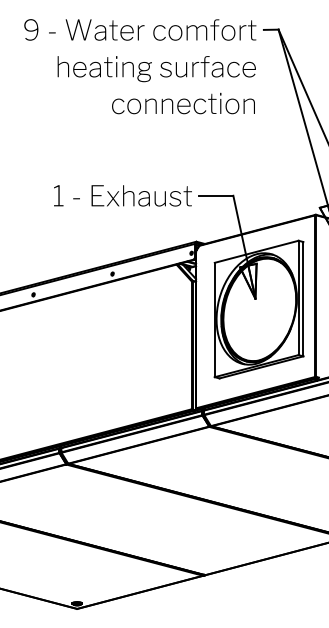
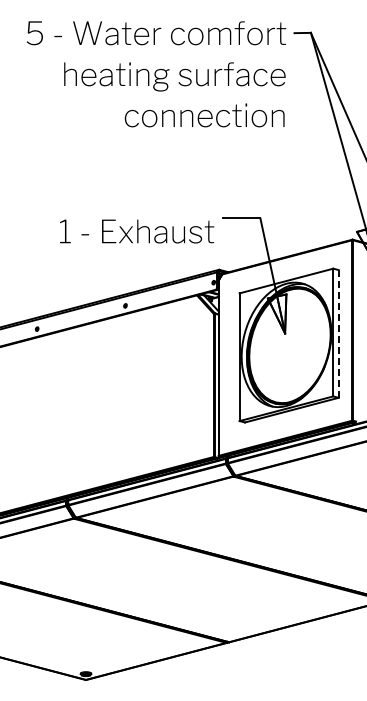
text: (31, 30) -> (34, 33), 9 -> 5
text: (123, 195) -> (137, 231), moved
line: (303, 298) -> (338, 333), solid -> dashed

